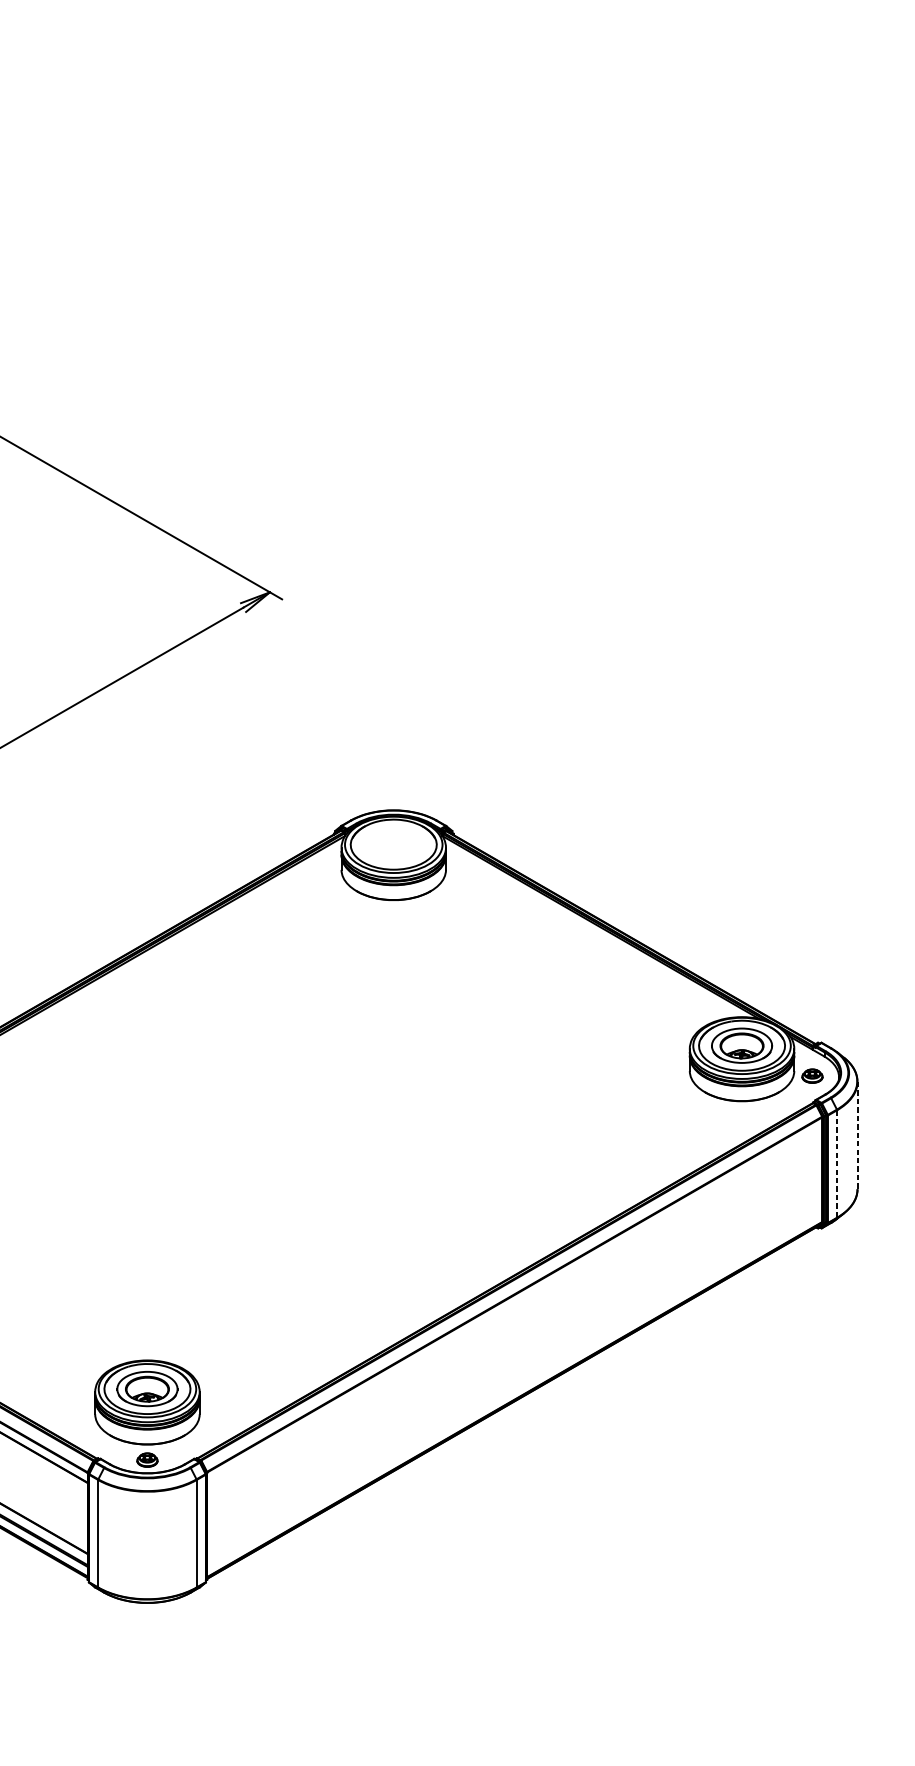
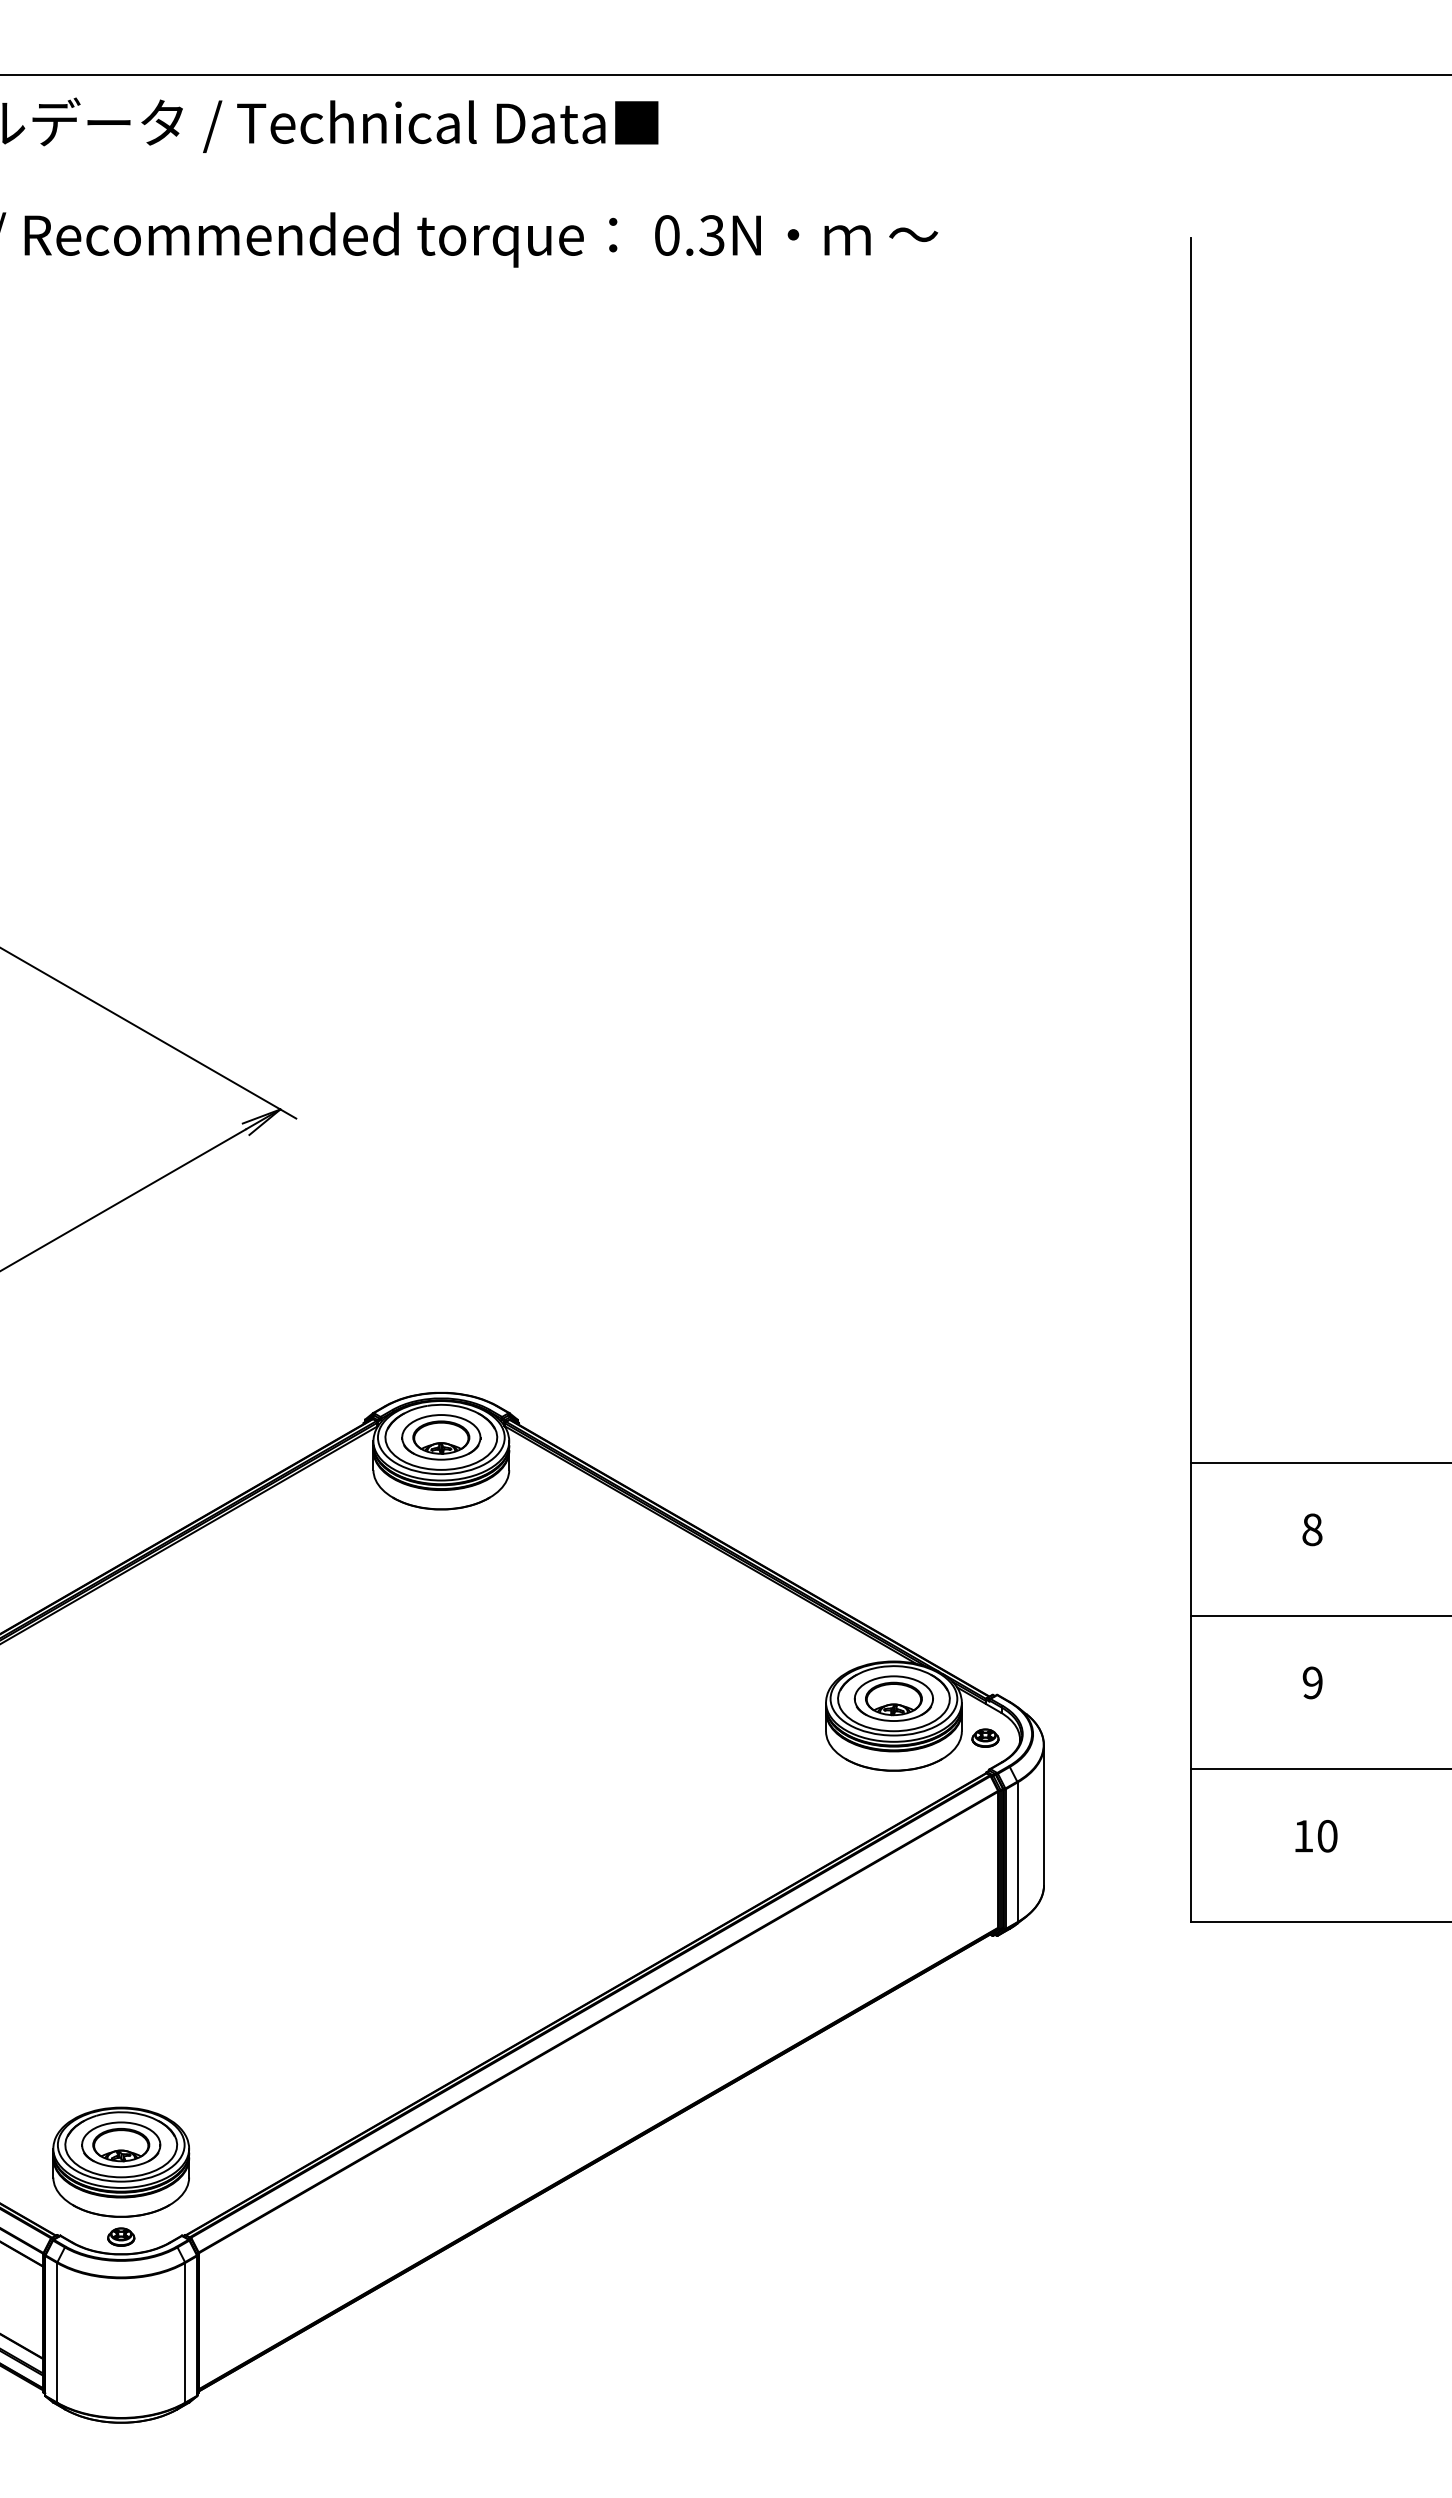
part: (393, 844) -> (441, 1437), added
line: (857, 1135) -> (1044, 1815), dashed -> solid
line: (837, 1164) -> (1017, 1852), dashed -> solid

